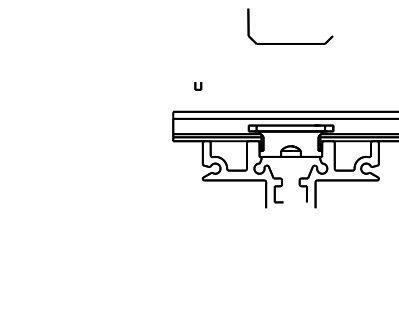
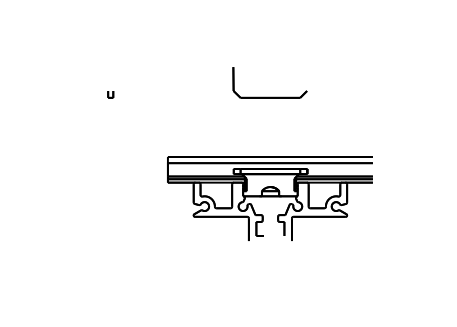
part: (198, 85) -> (110, 94), moved

